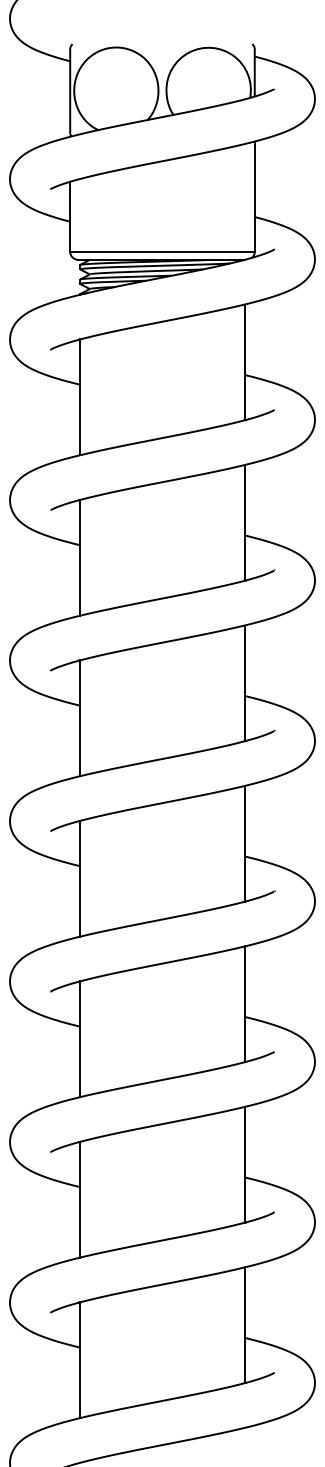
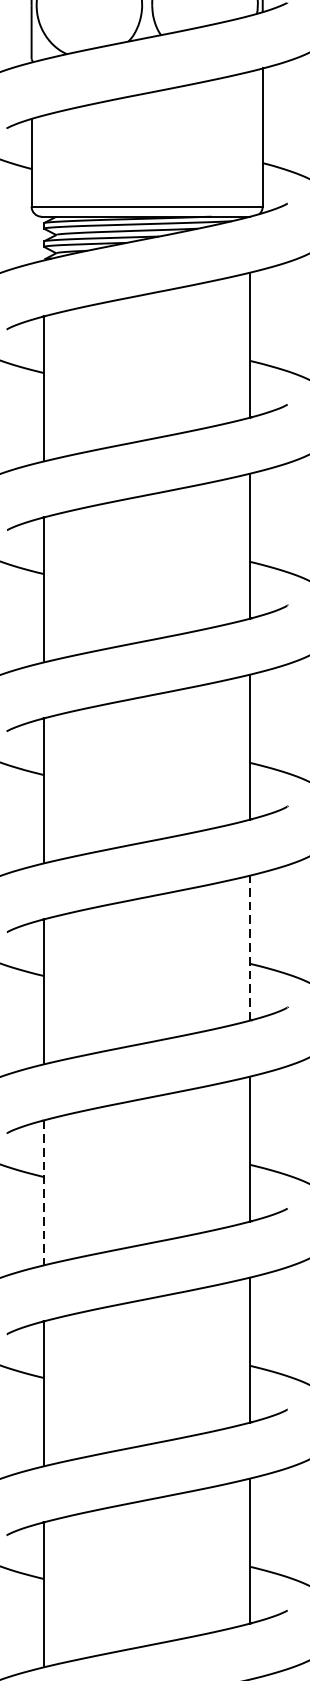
line: (244, 843) -> (249, 947), solid -> dashed
line: (80, 1039) -> (44, 1193), solid -> dashed

